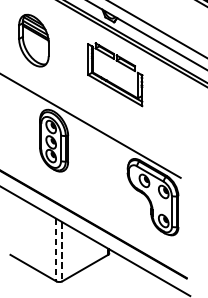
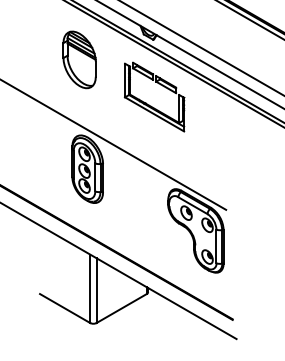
part: (33, 40) -> (79, 59), moved
line: (56, 250) -> (90, 289), dashed -> solid
line: (62, 252) -> (96, 291), dashed -> solid

